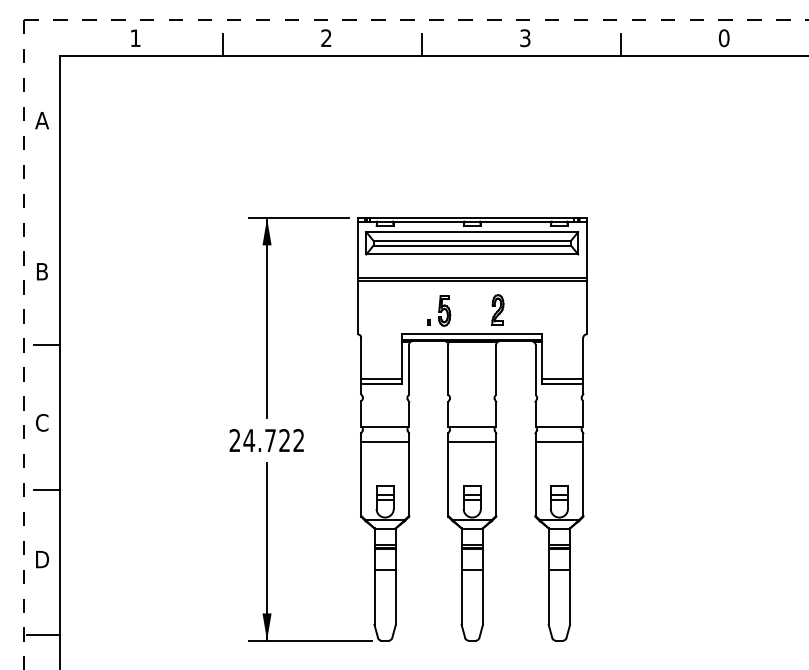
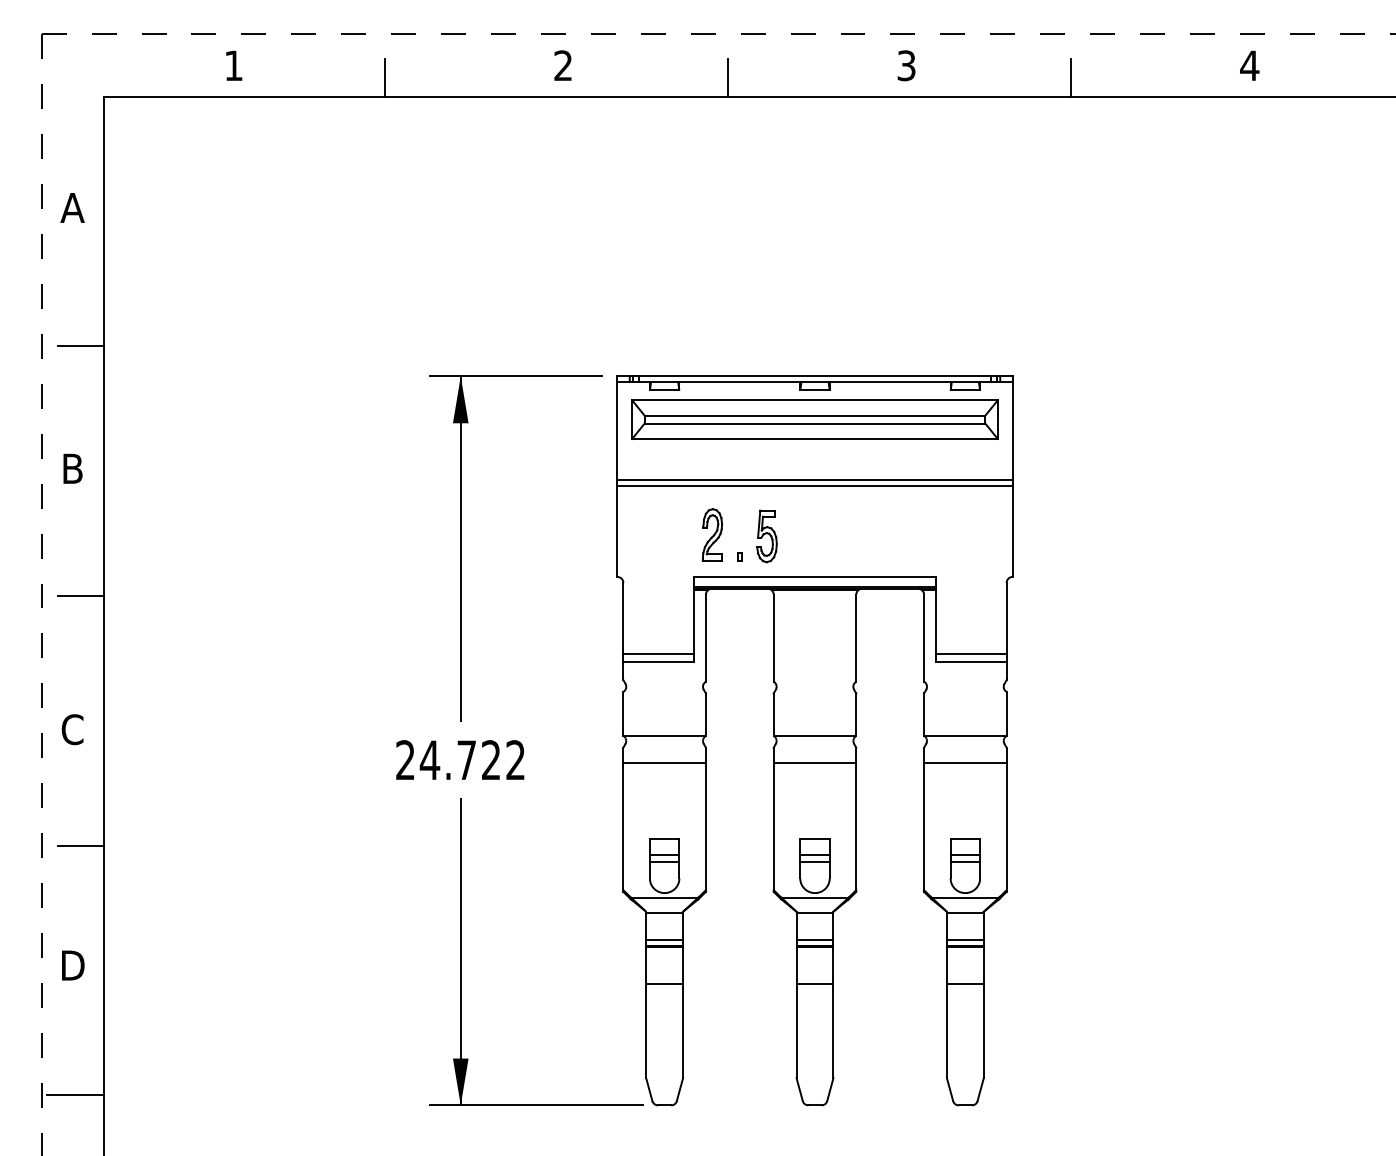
text: (723, 38) -> (1248, 66), 0 -> 4
line: (46, 200) -> (80, 345), added
part: (497, 309) -> (711, 533), moved

